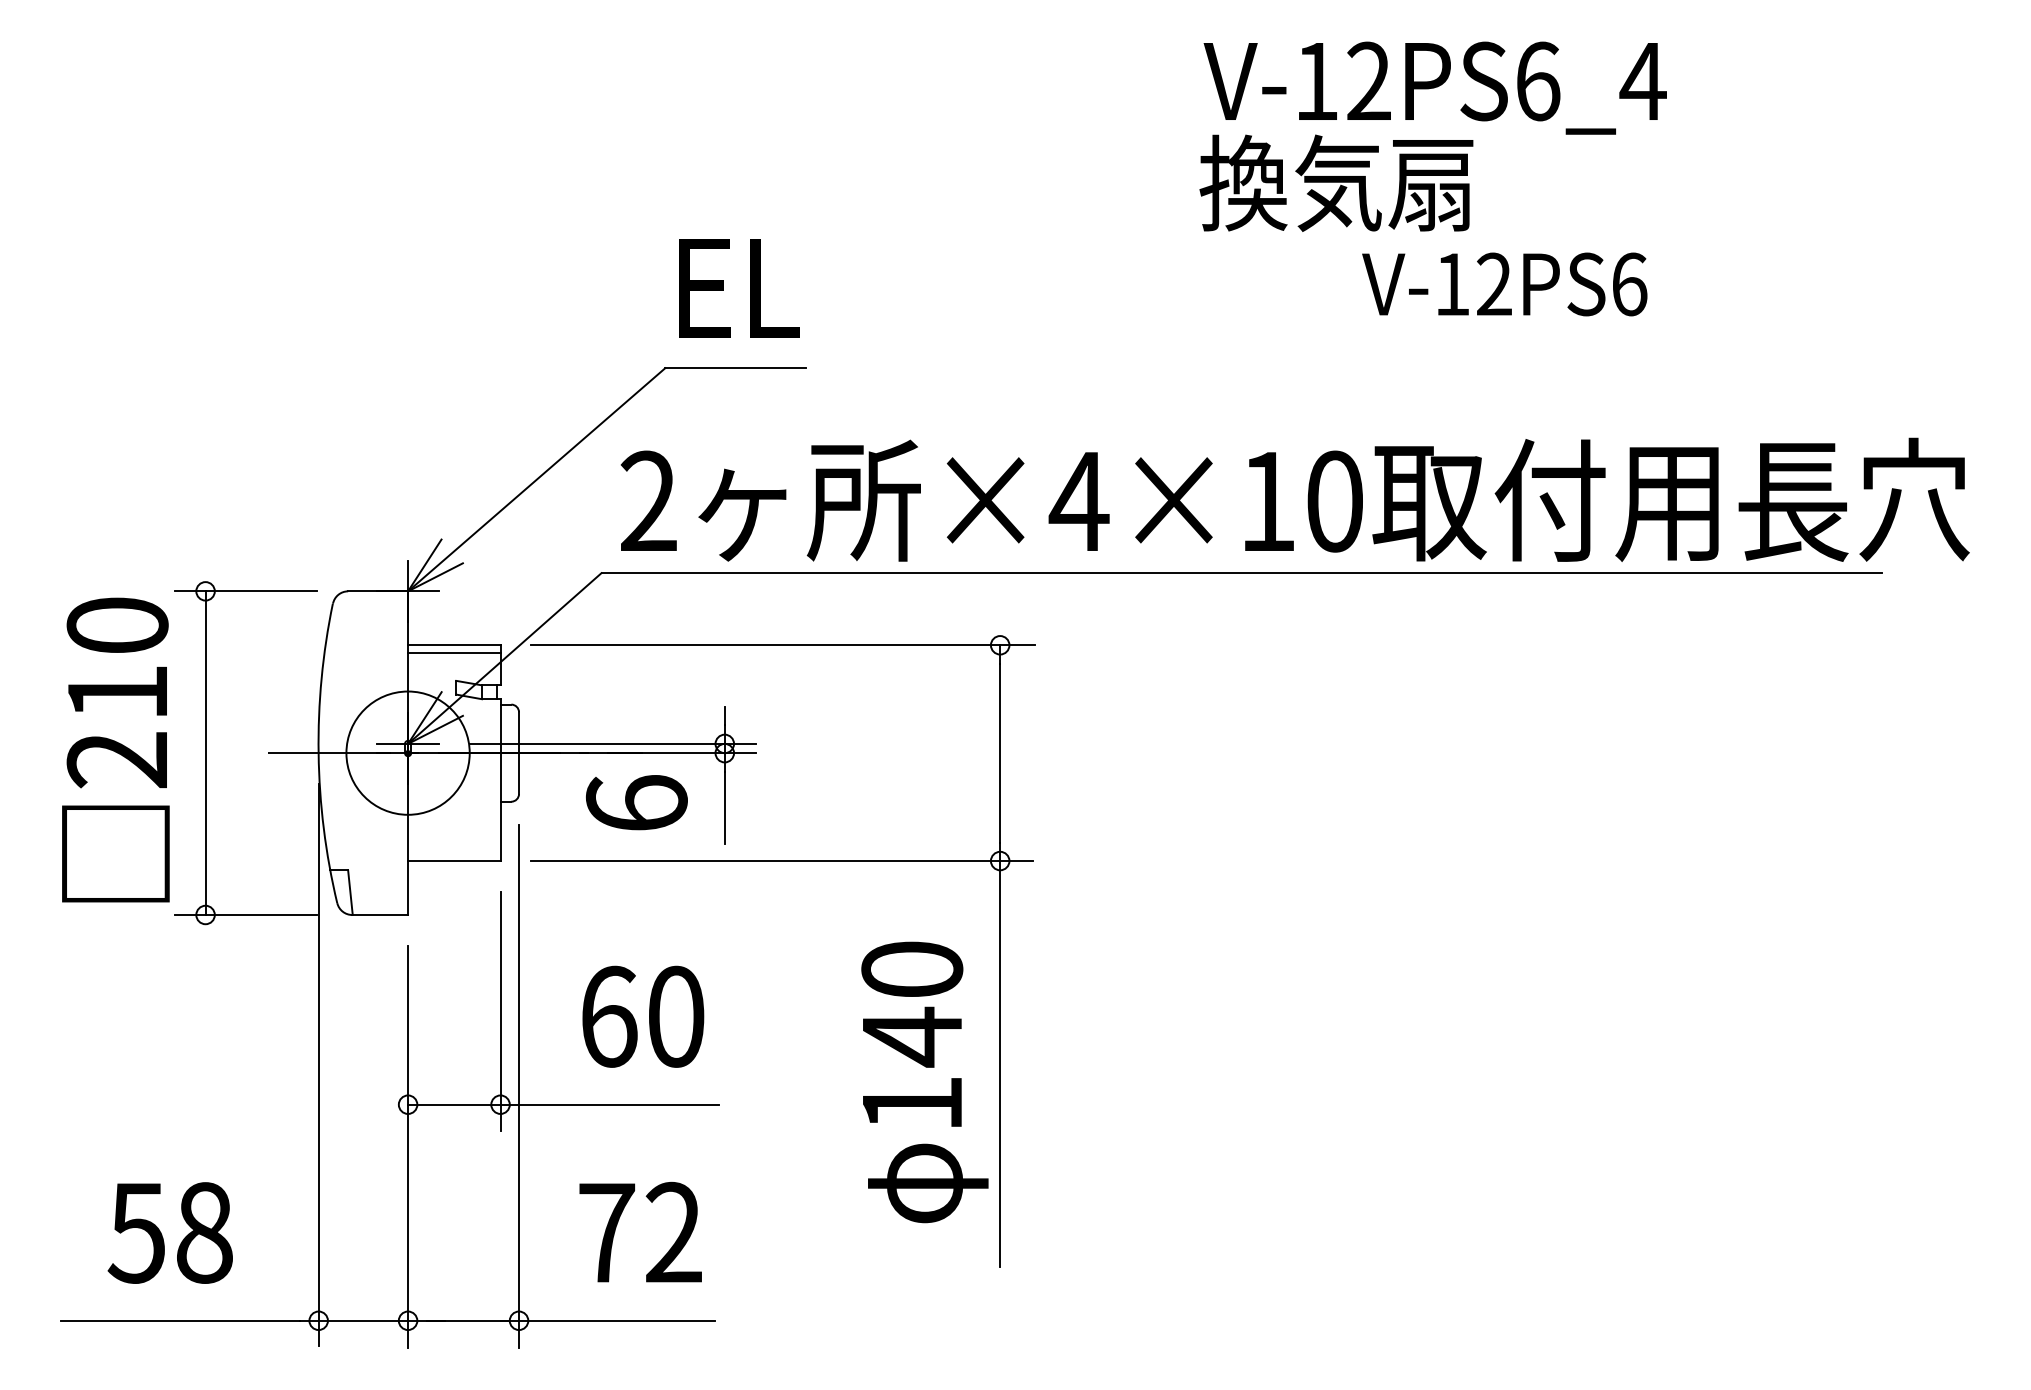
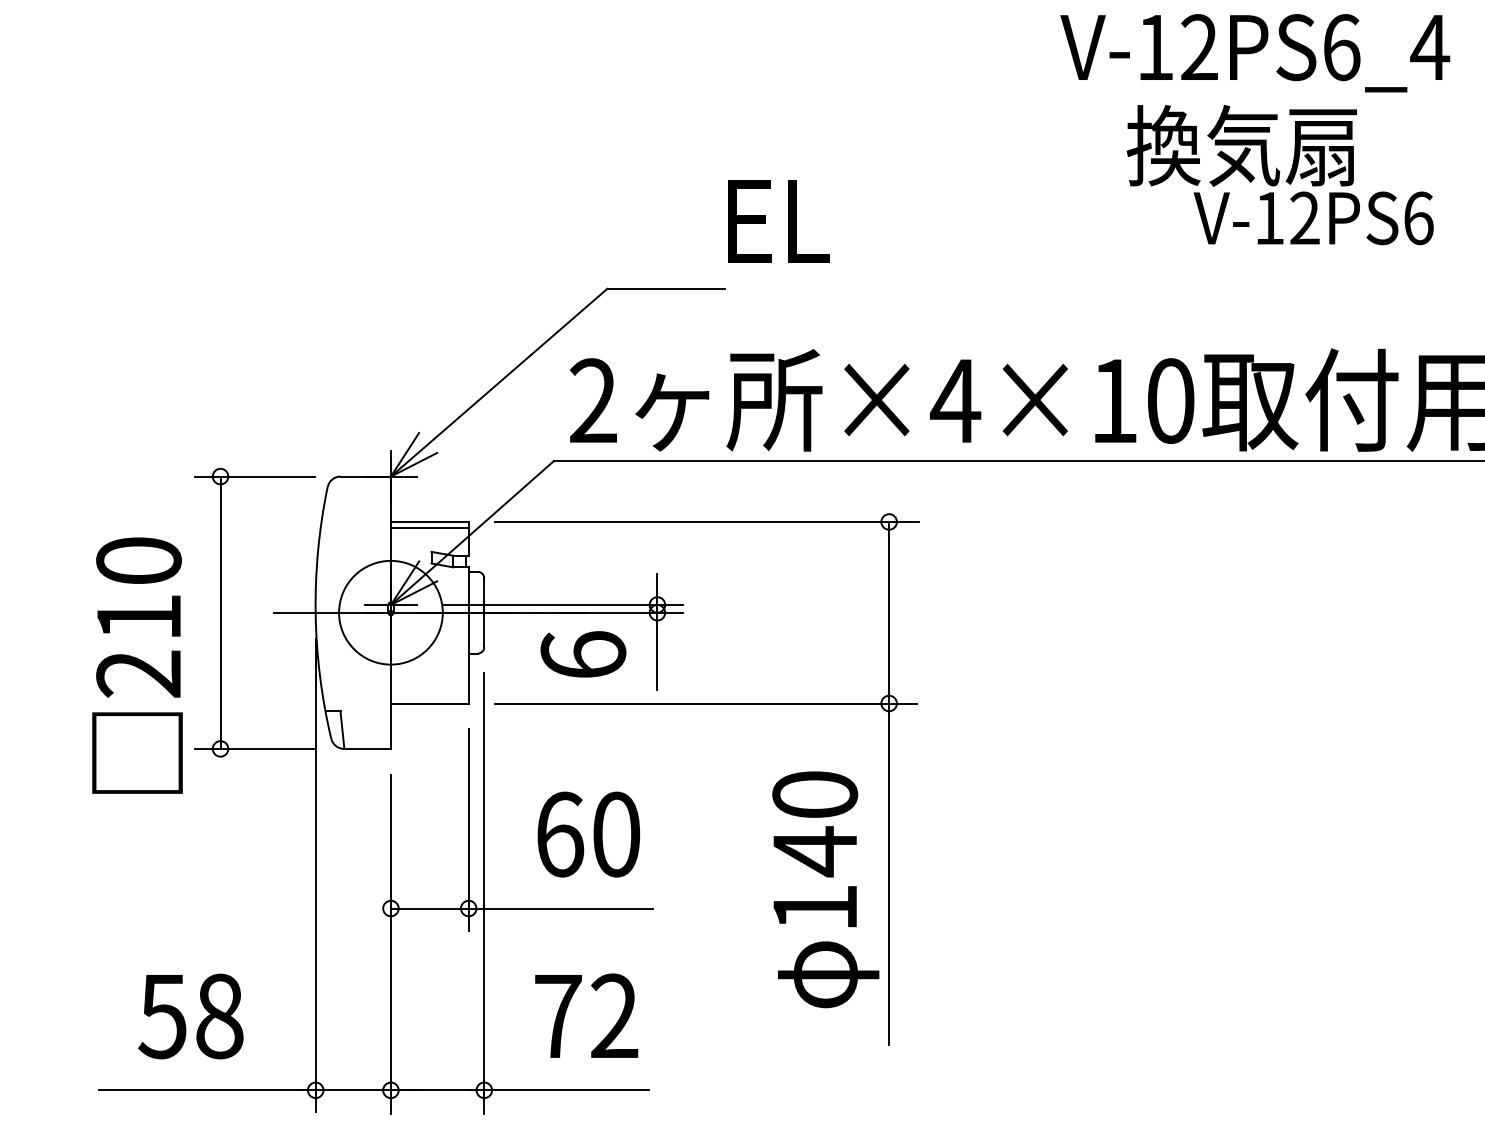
text: (1336, 182) -> (1241, 145), moved
text: (739, 288) -> (779, 221), moved
text: (115, 749) -> (137, 665), moved

